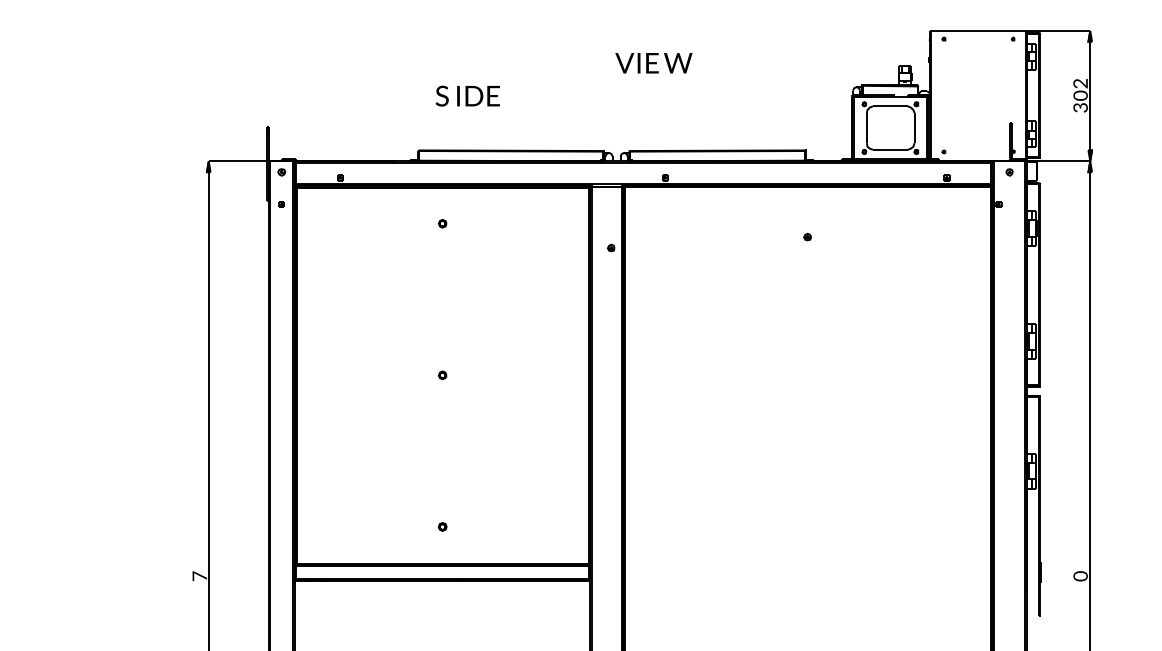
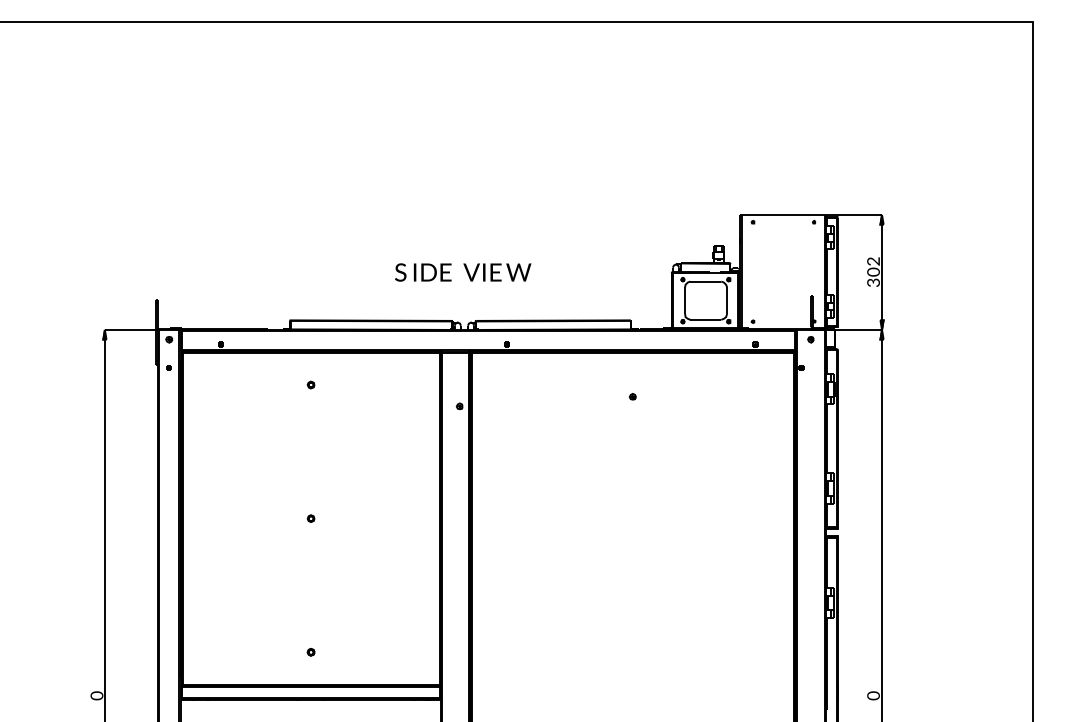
text: (654, 63) -> (497, 272), moved
text: (468, 96) -> (423, 272), moved
text: (199, 575) -> (96, 695), 7 -> 0

